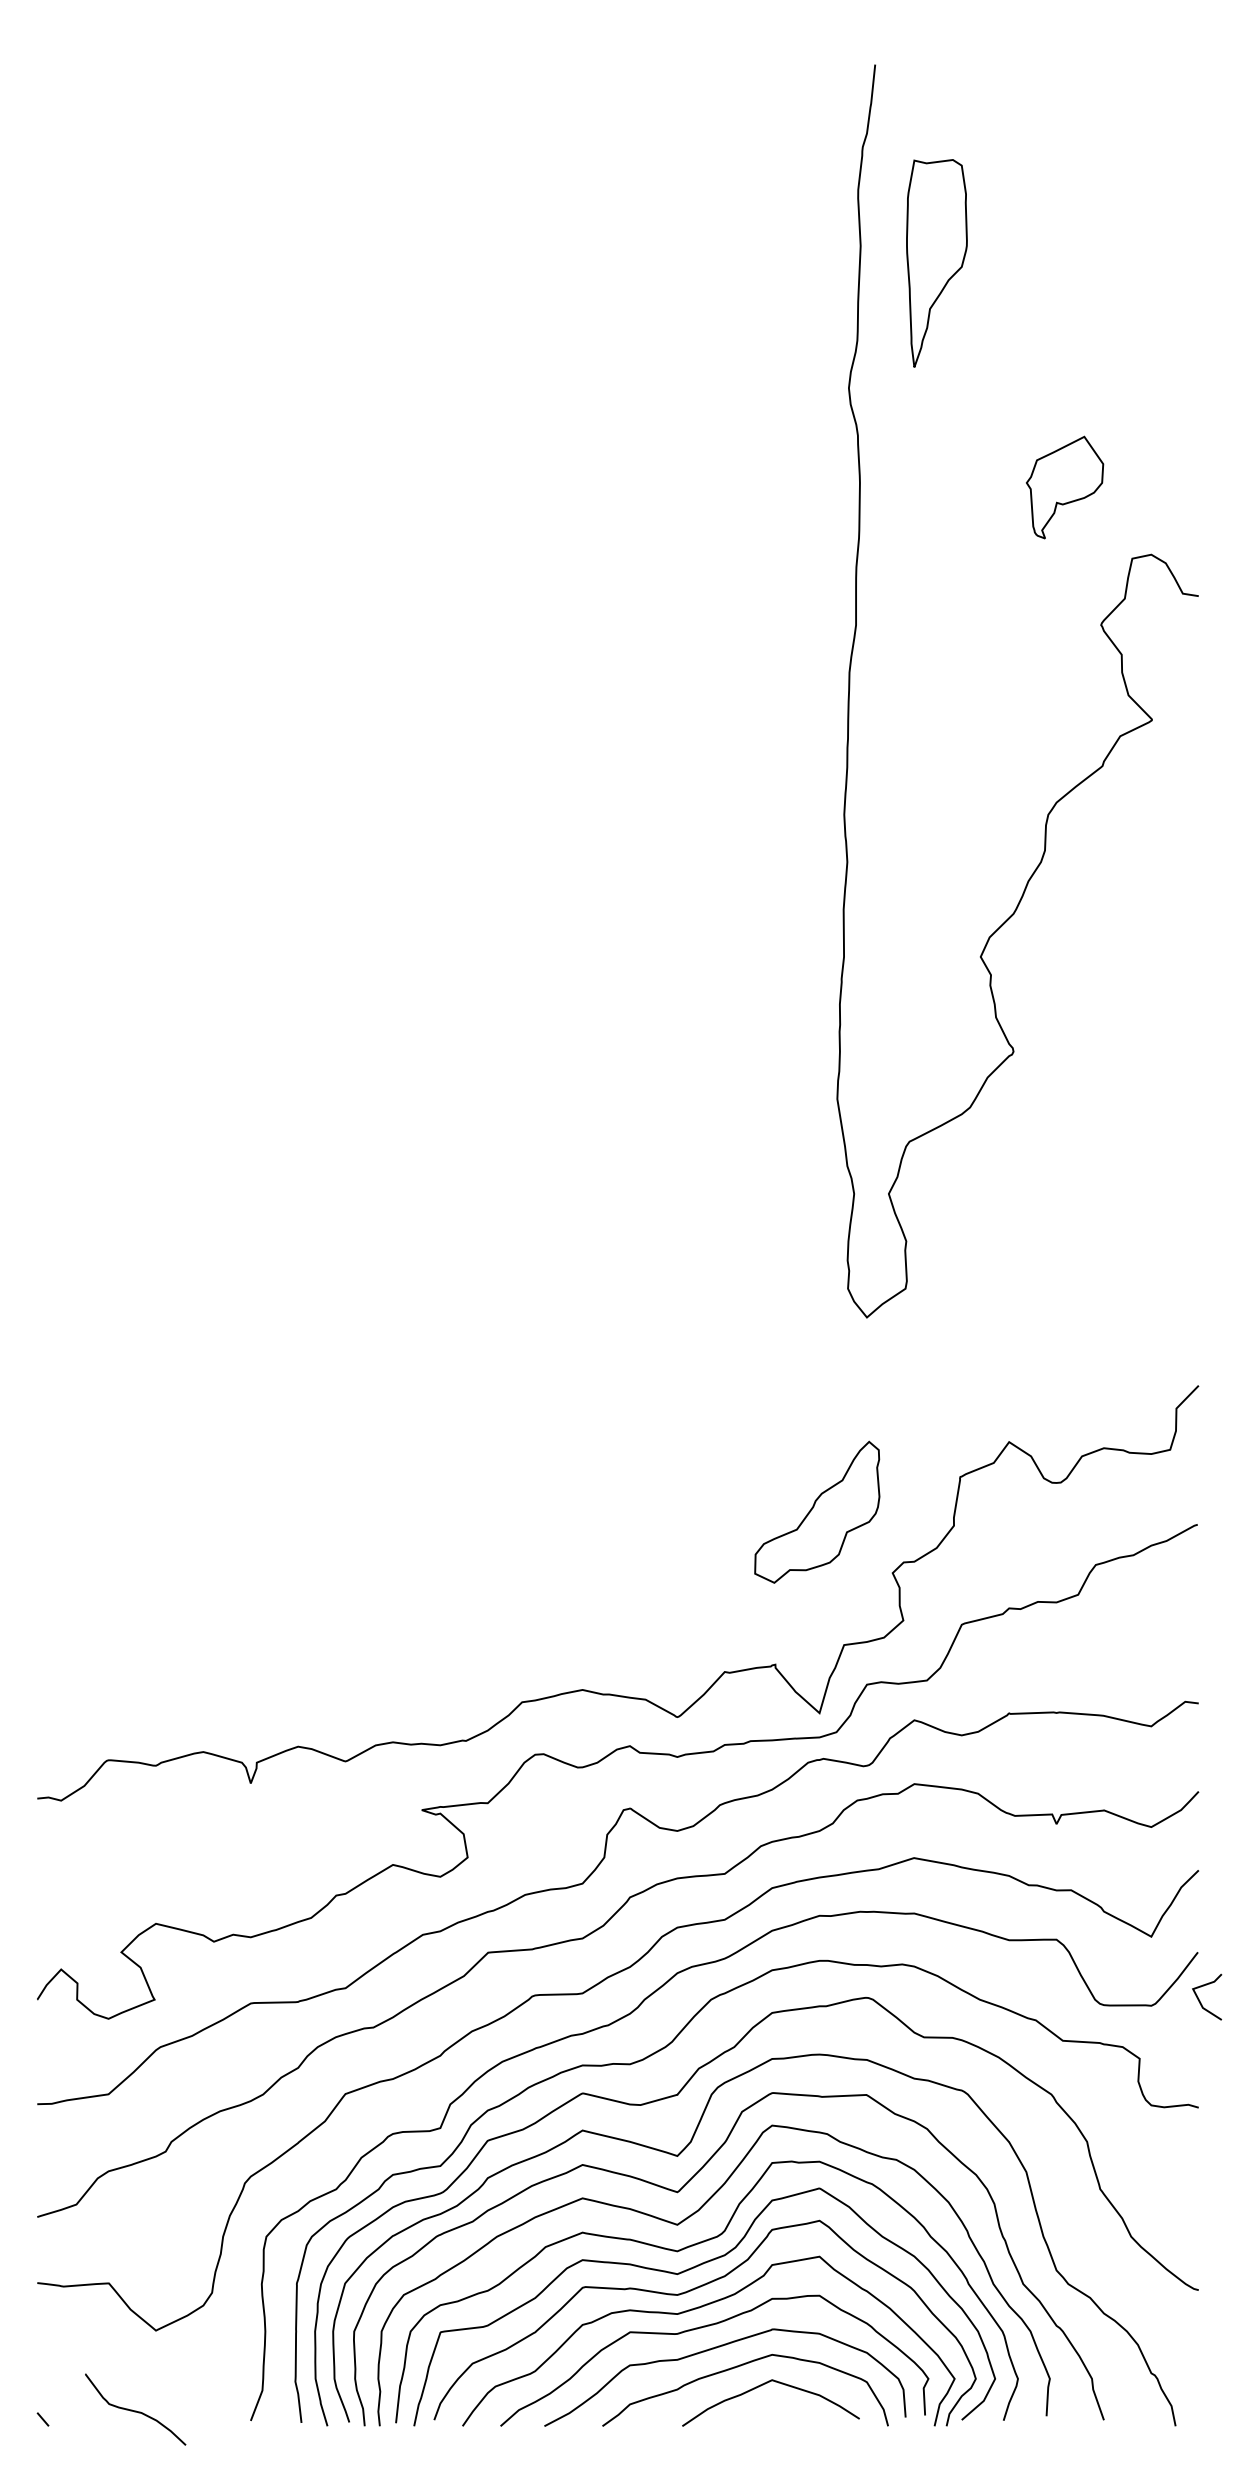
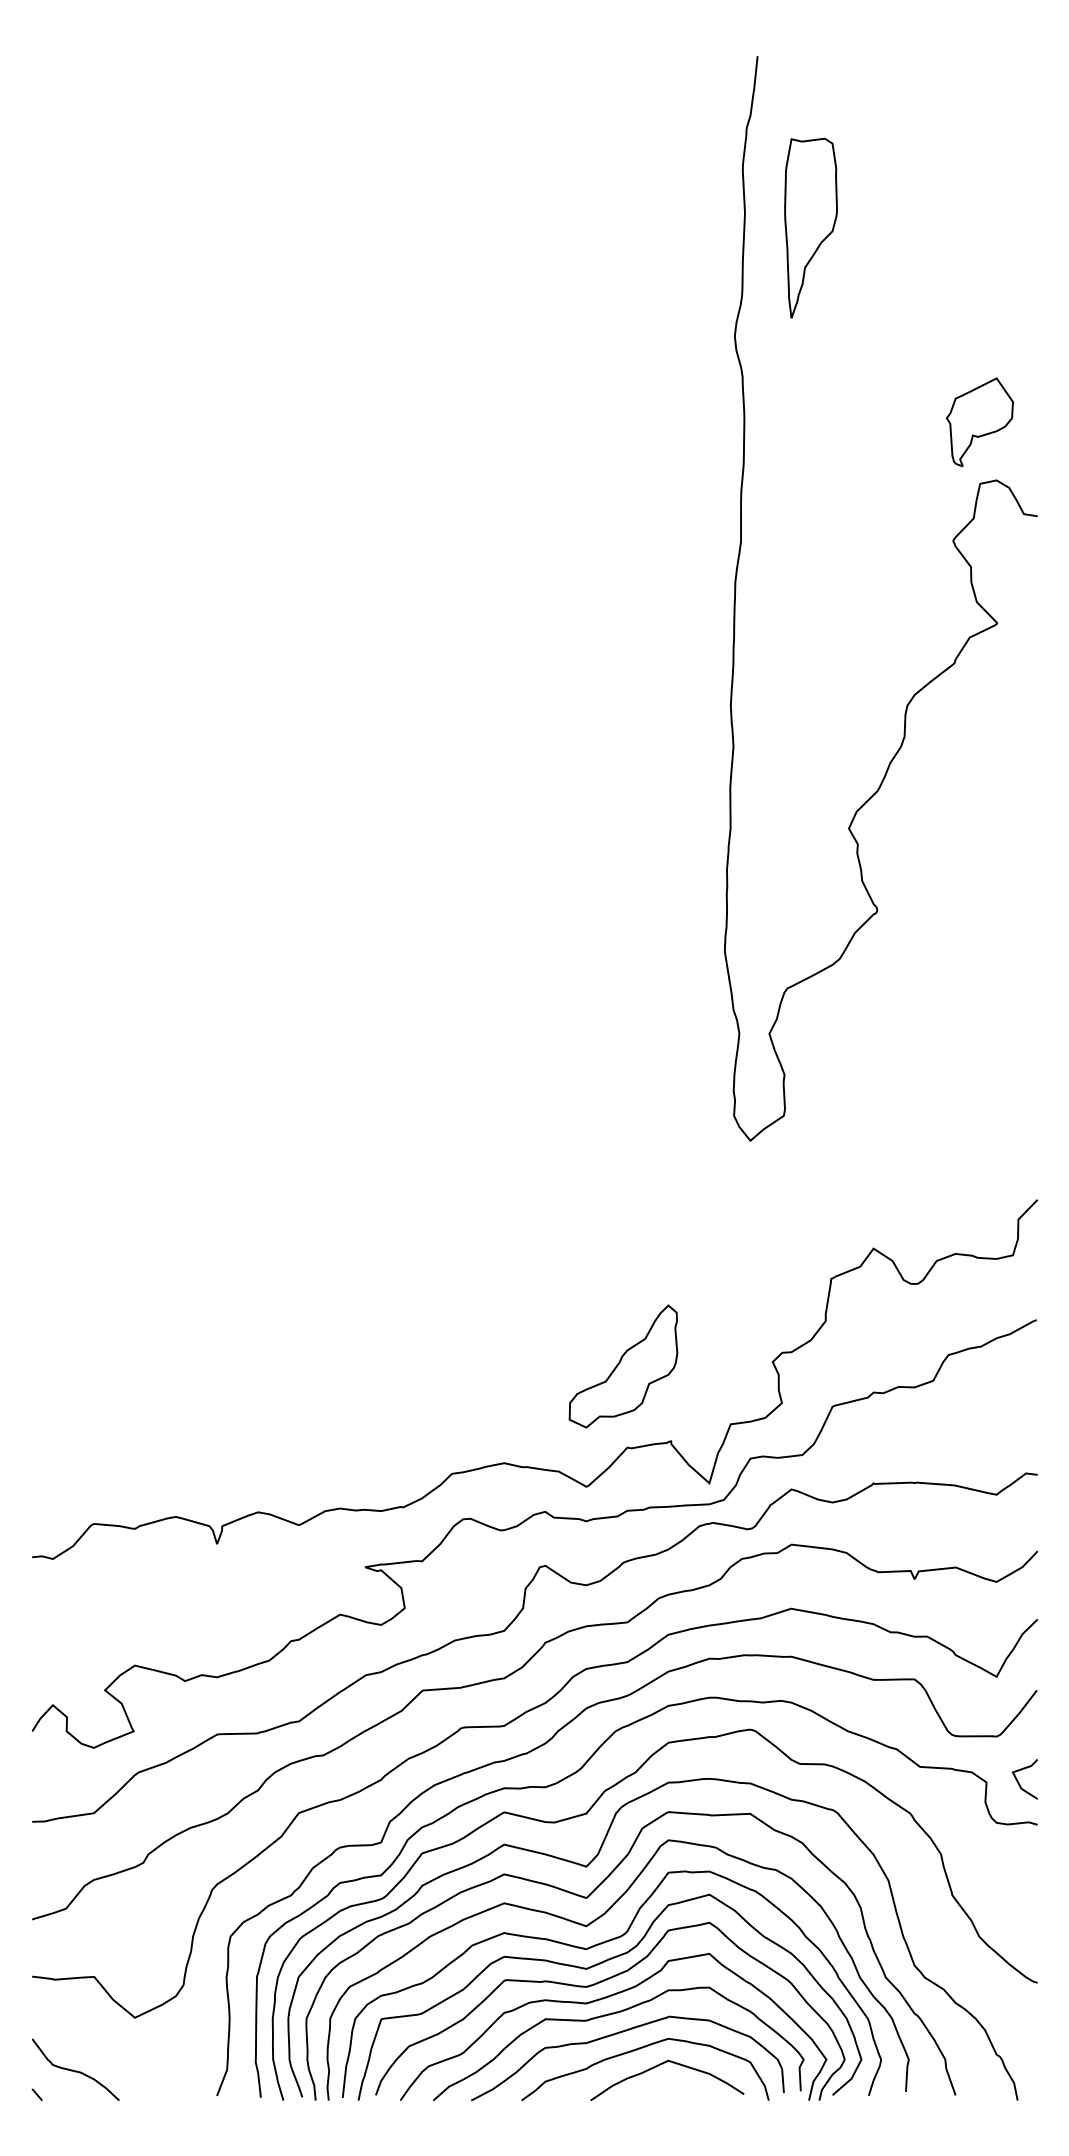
part: (1065, 487) -> (980, 422), moved
part: (817, 1511) -> (623, 1365), moved
line: (1200, 2000) -> (1019, 1782), moved
curve: (135, 2410) -> (75, 2070), moved

